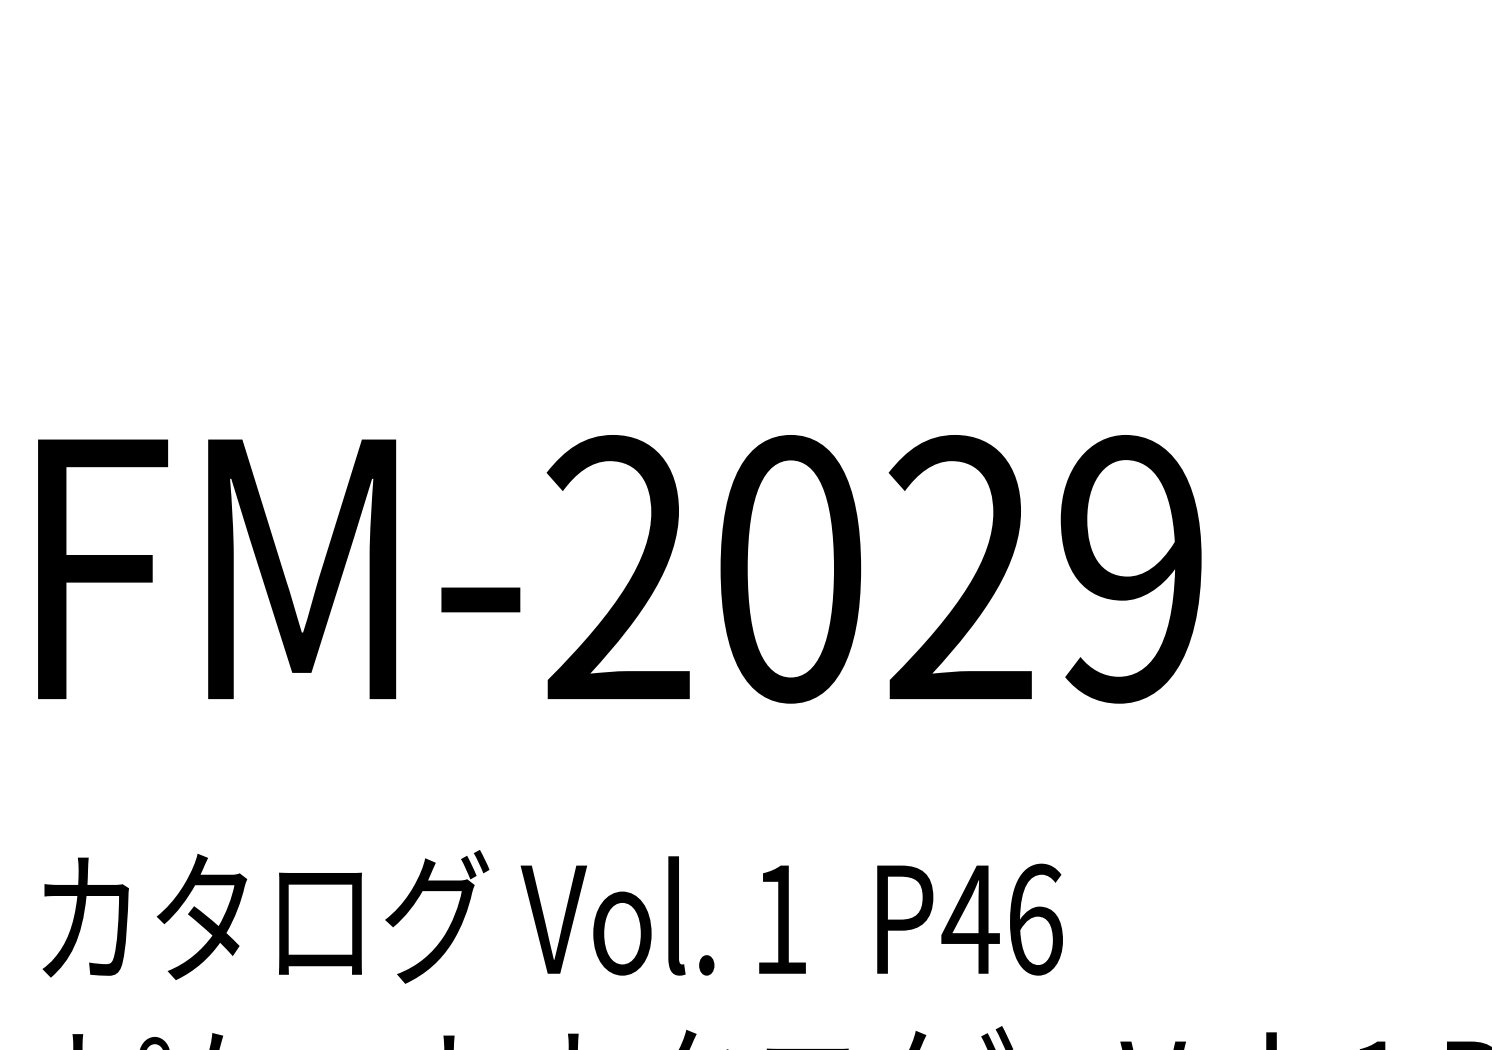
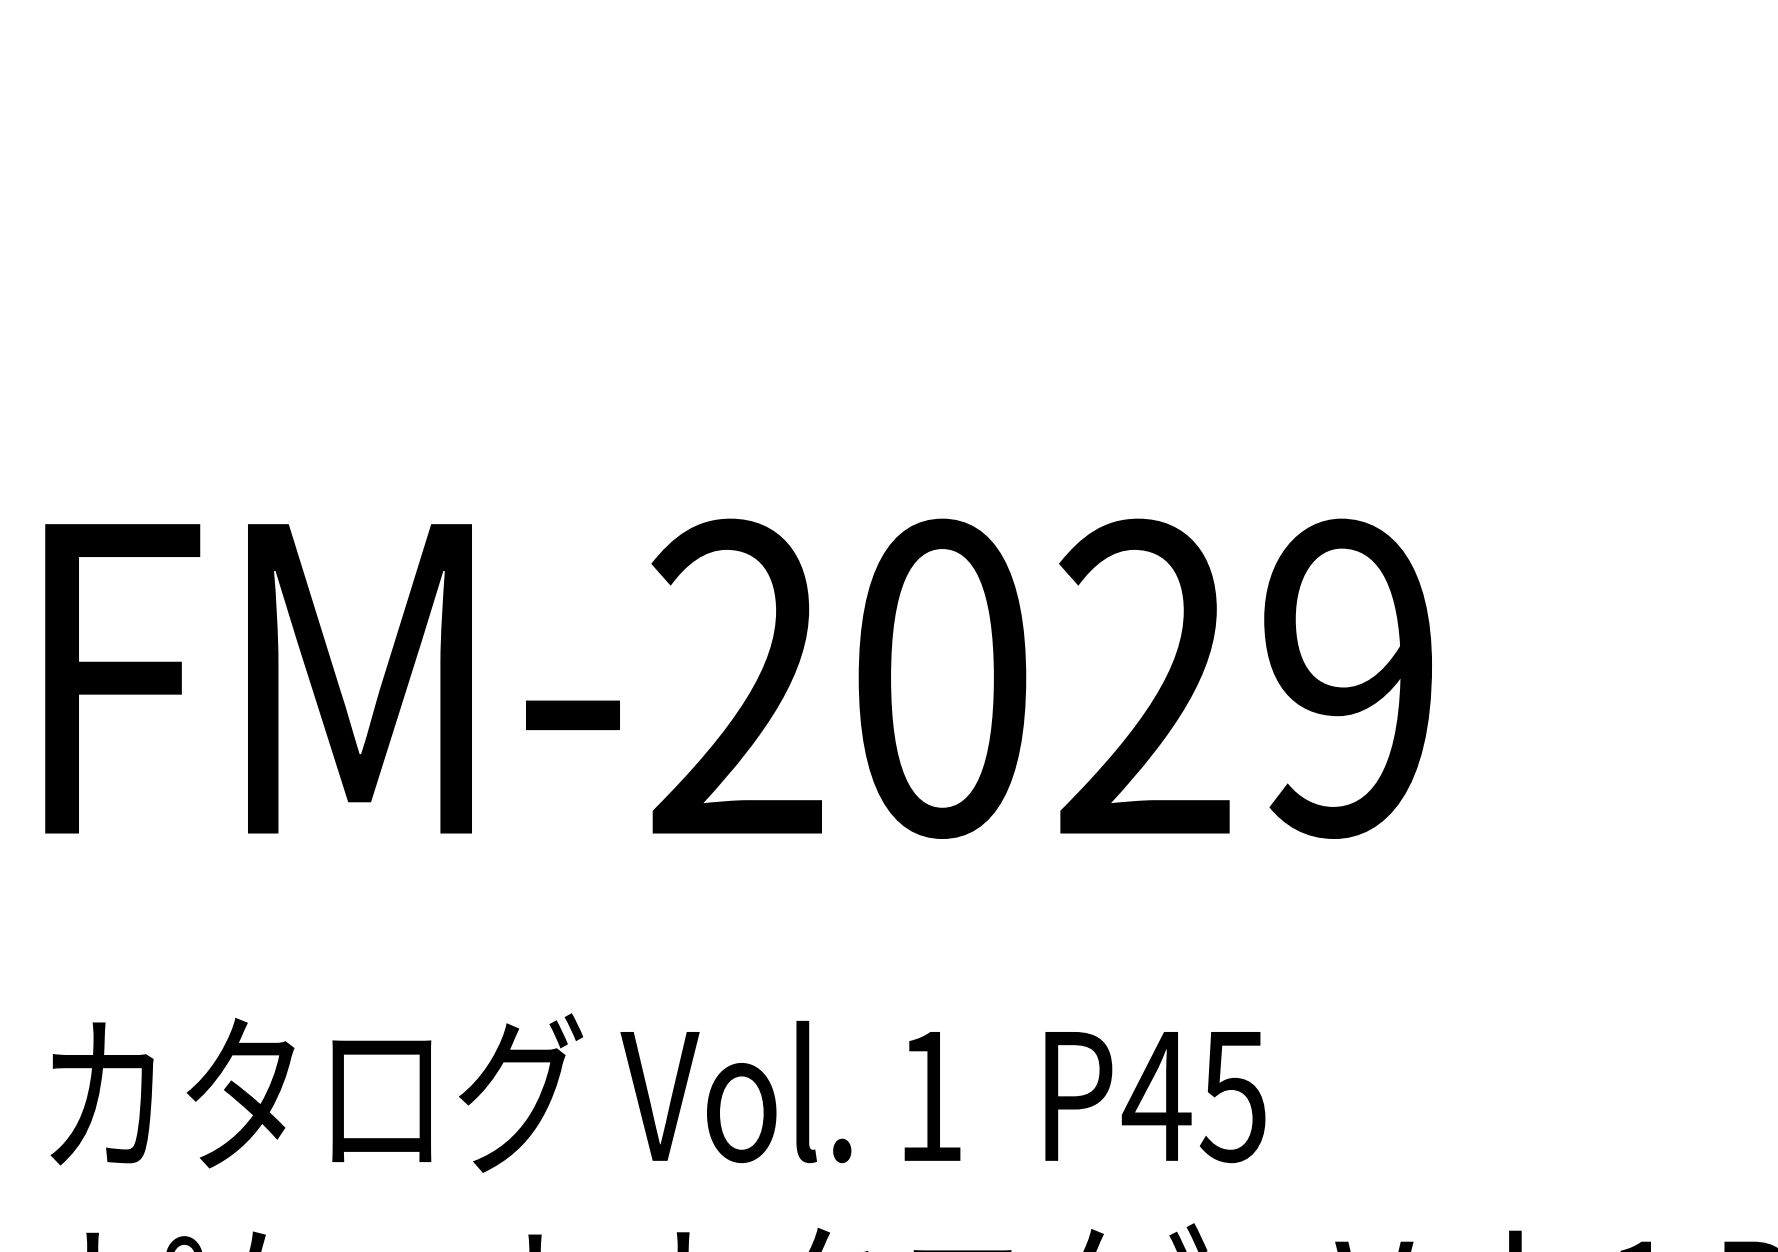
text: (1035, 919) -> (1233, 1096), P46 -> P45

